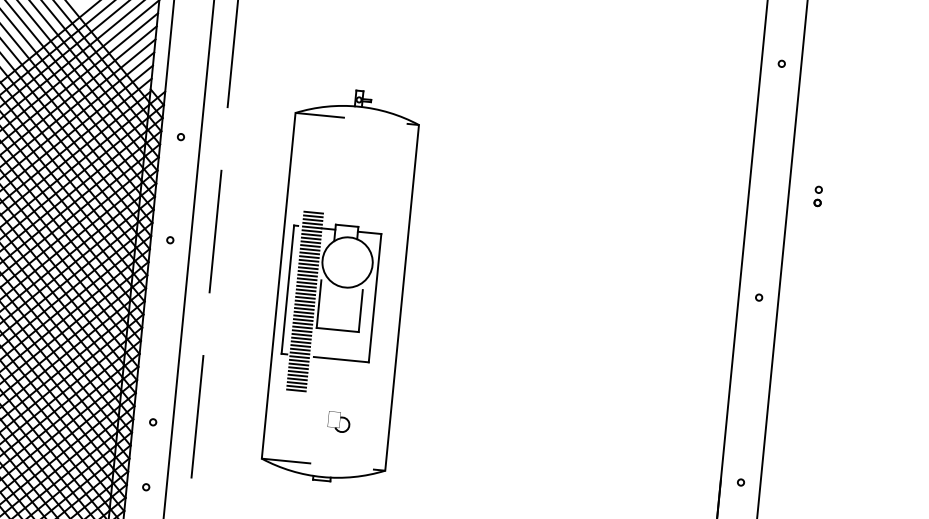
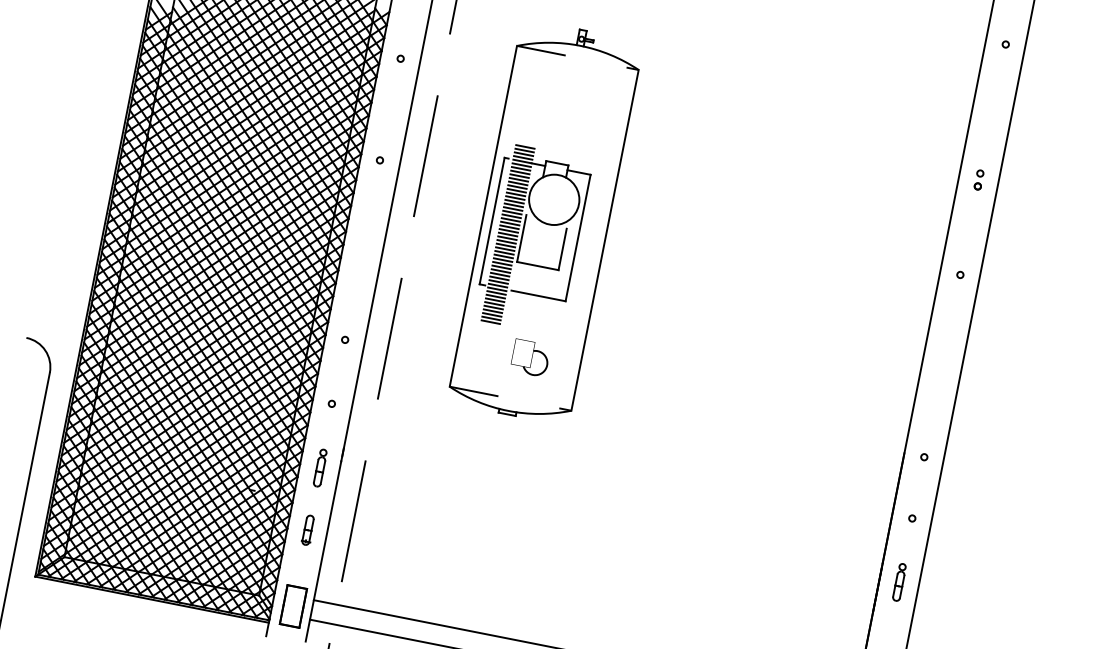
part: (817, 195) -> (978, 179), moved
part: (338, 421) -> (529, 357), size x1.67

